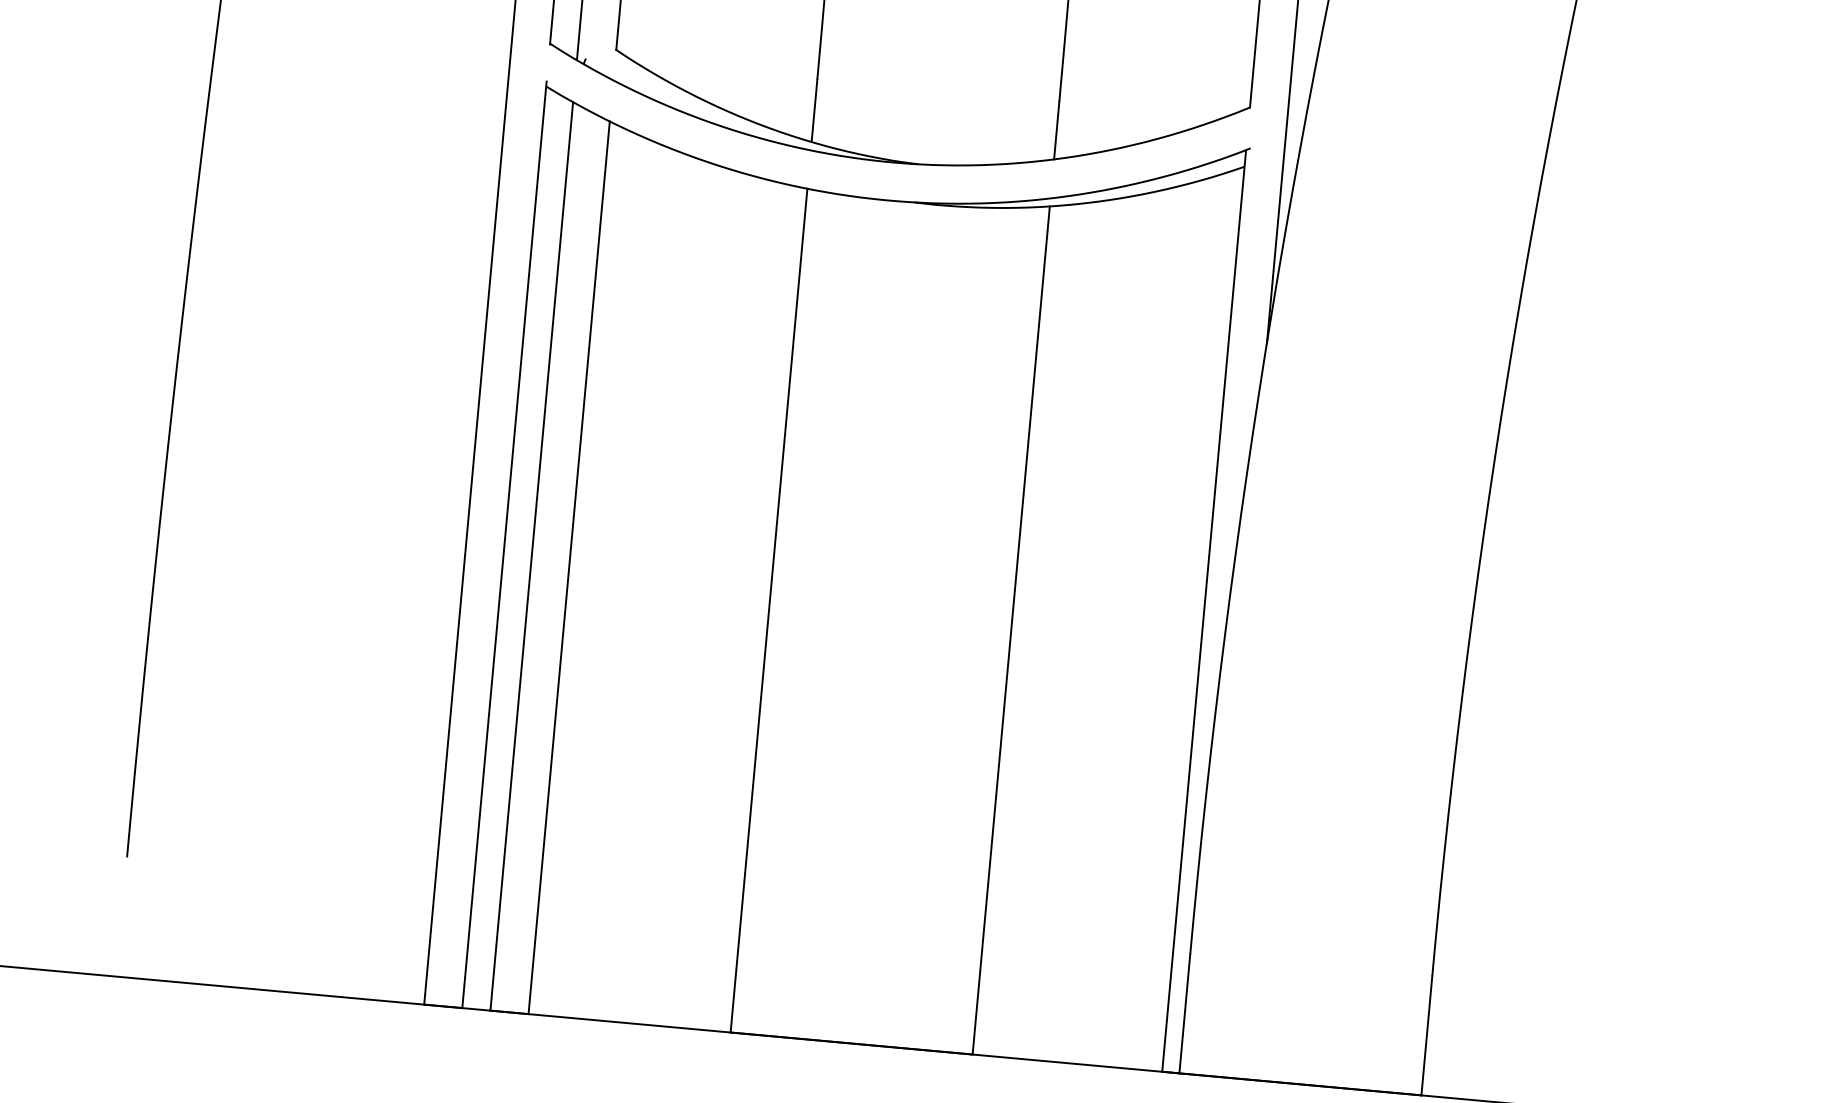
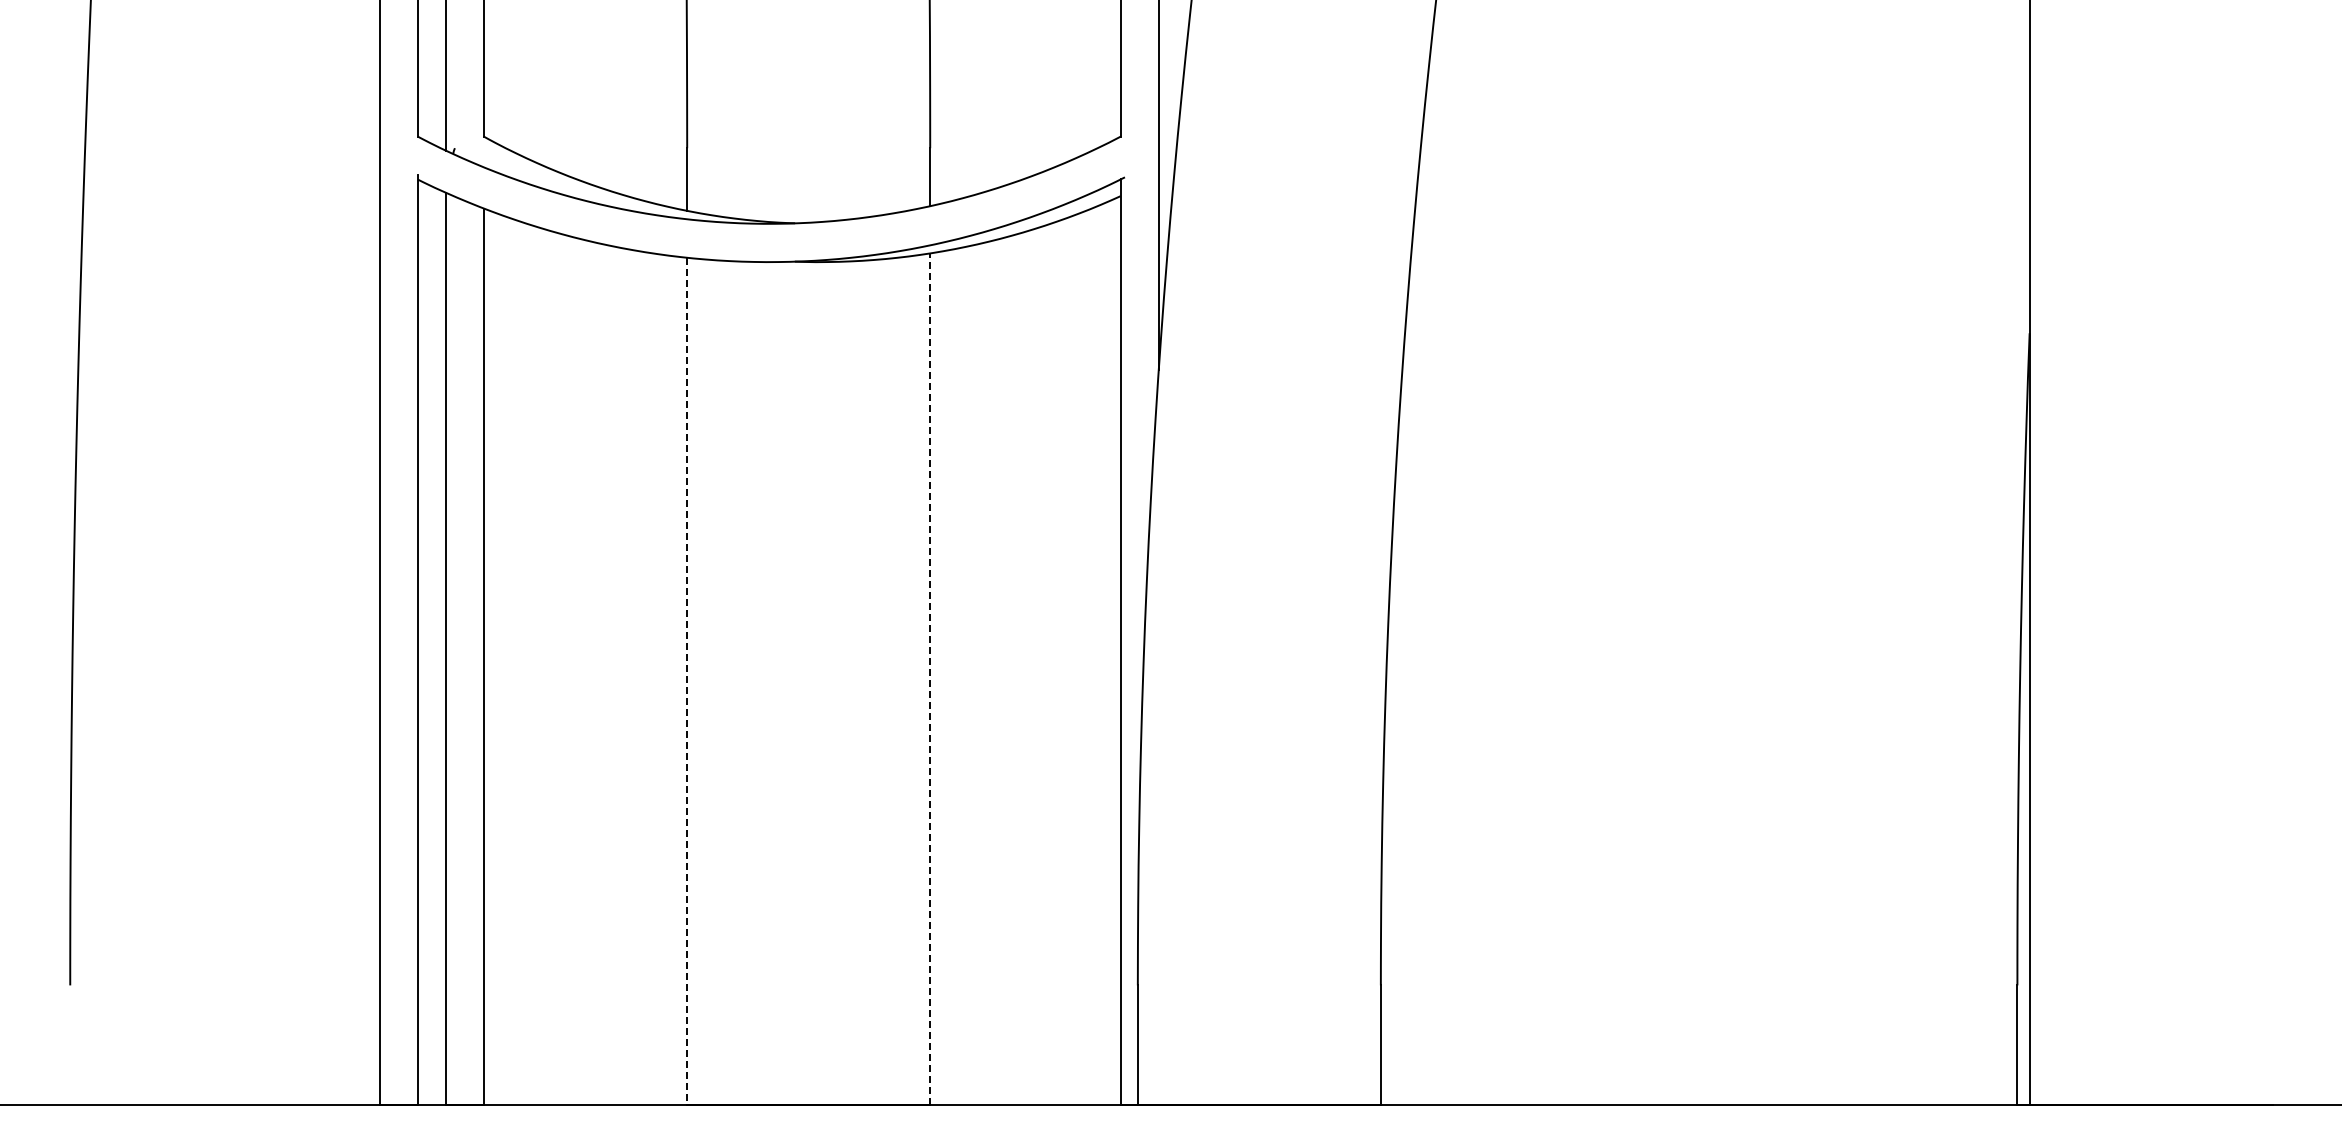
line: (769, 610) -> (687, 681), solid -> dashed
line: (1011, 630) -> (930, 679), solid -> dashed

